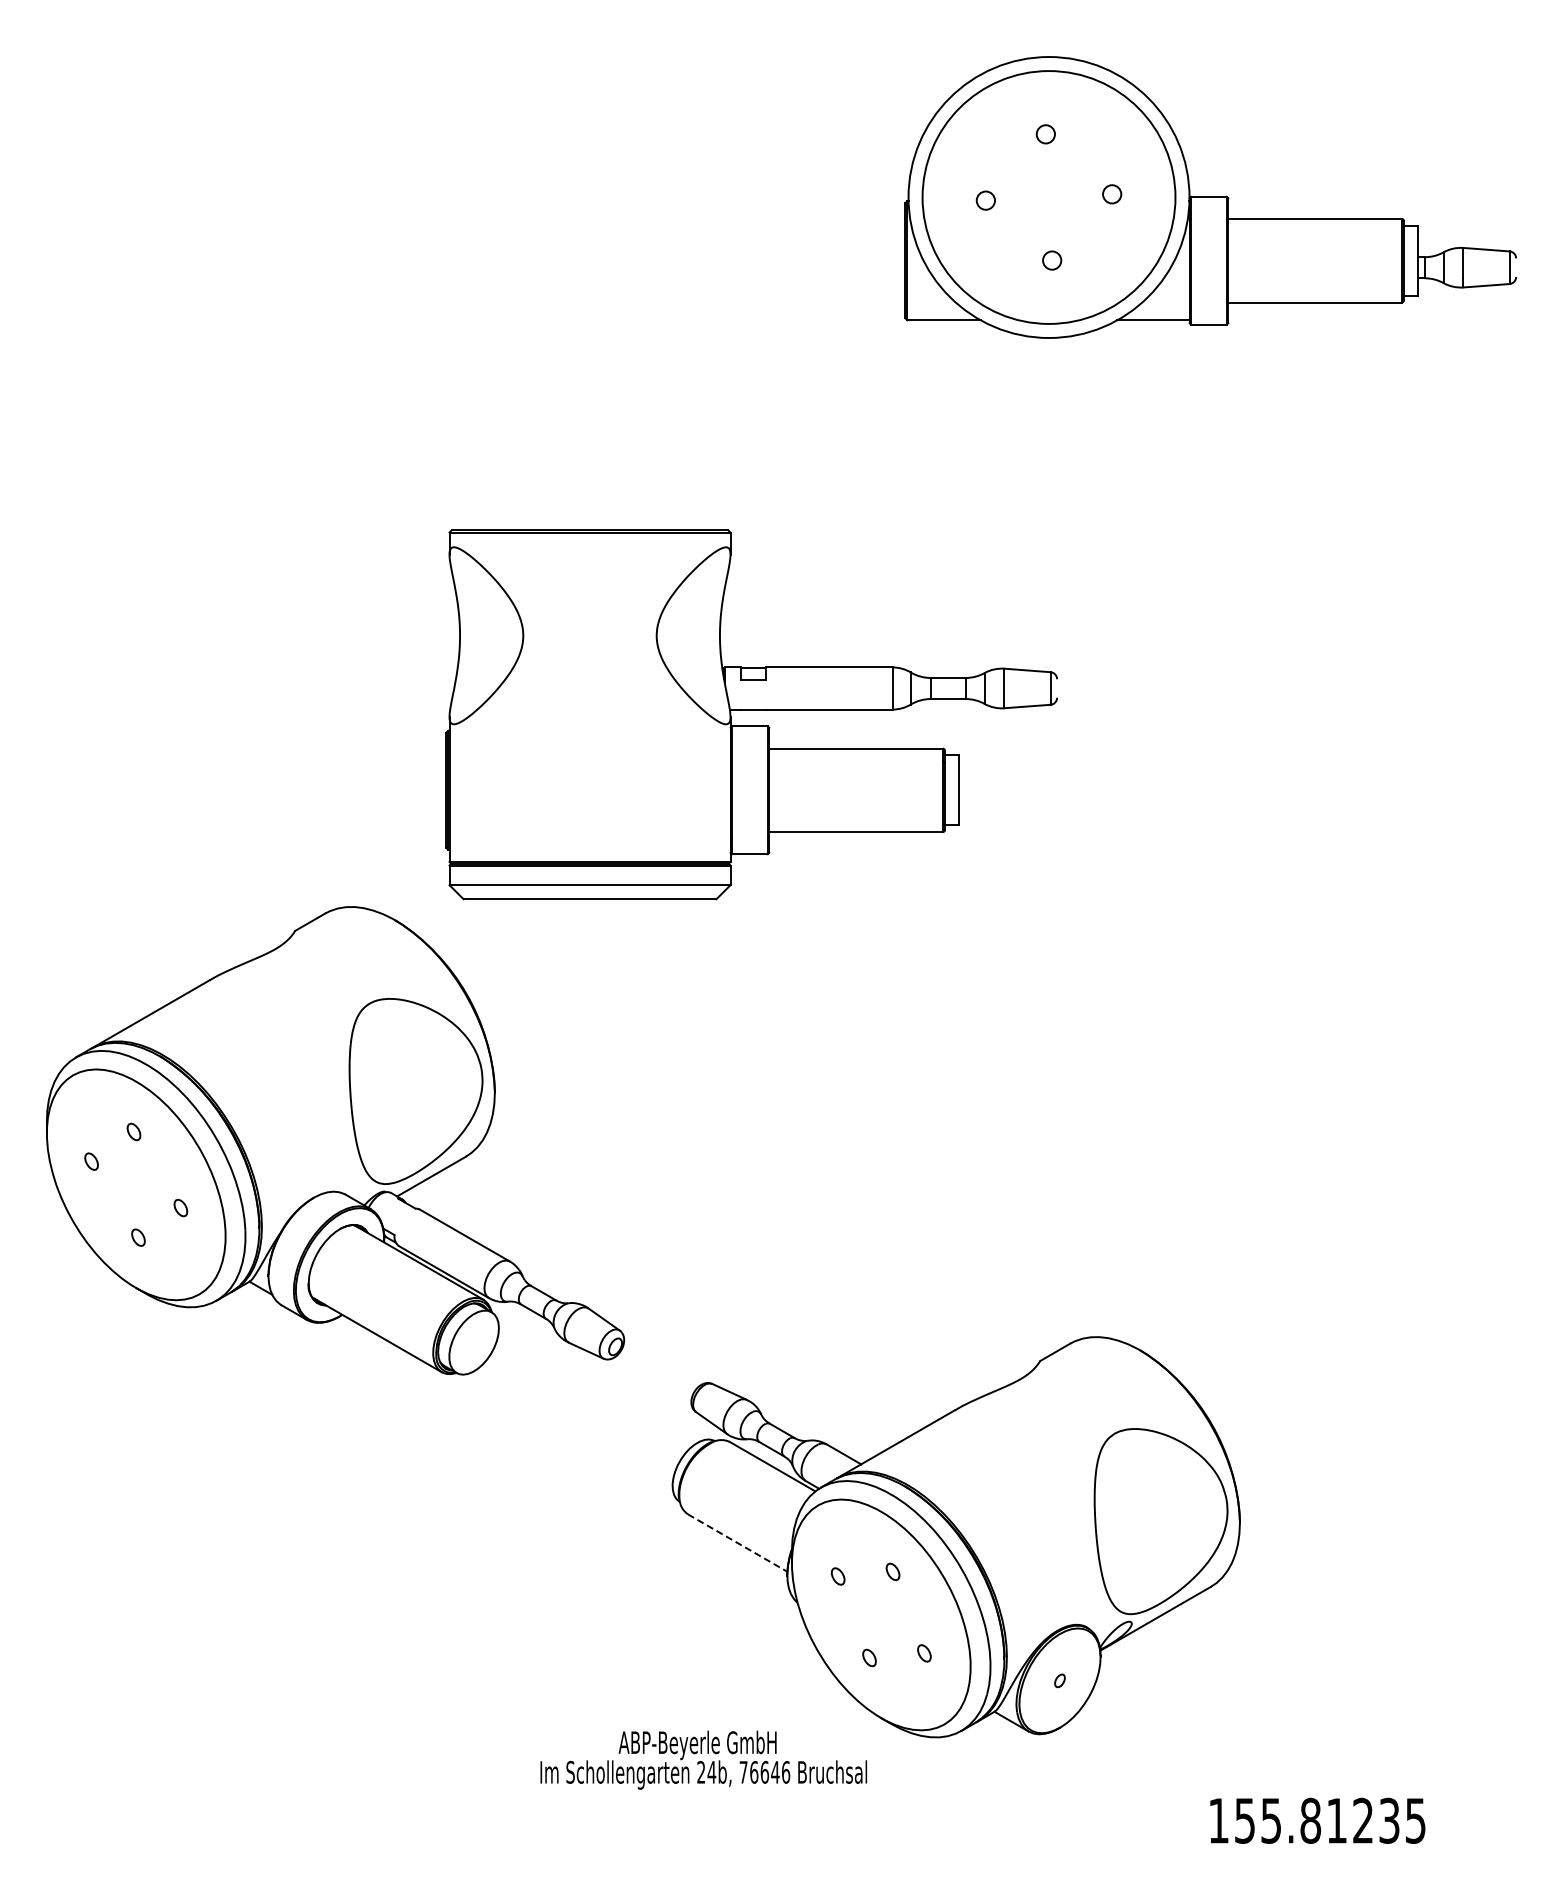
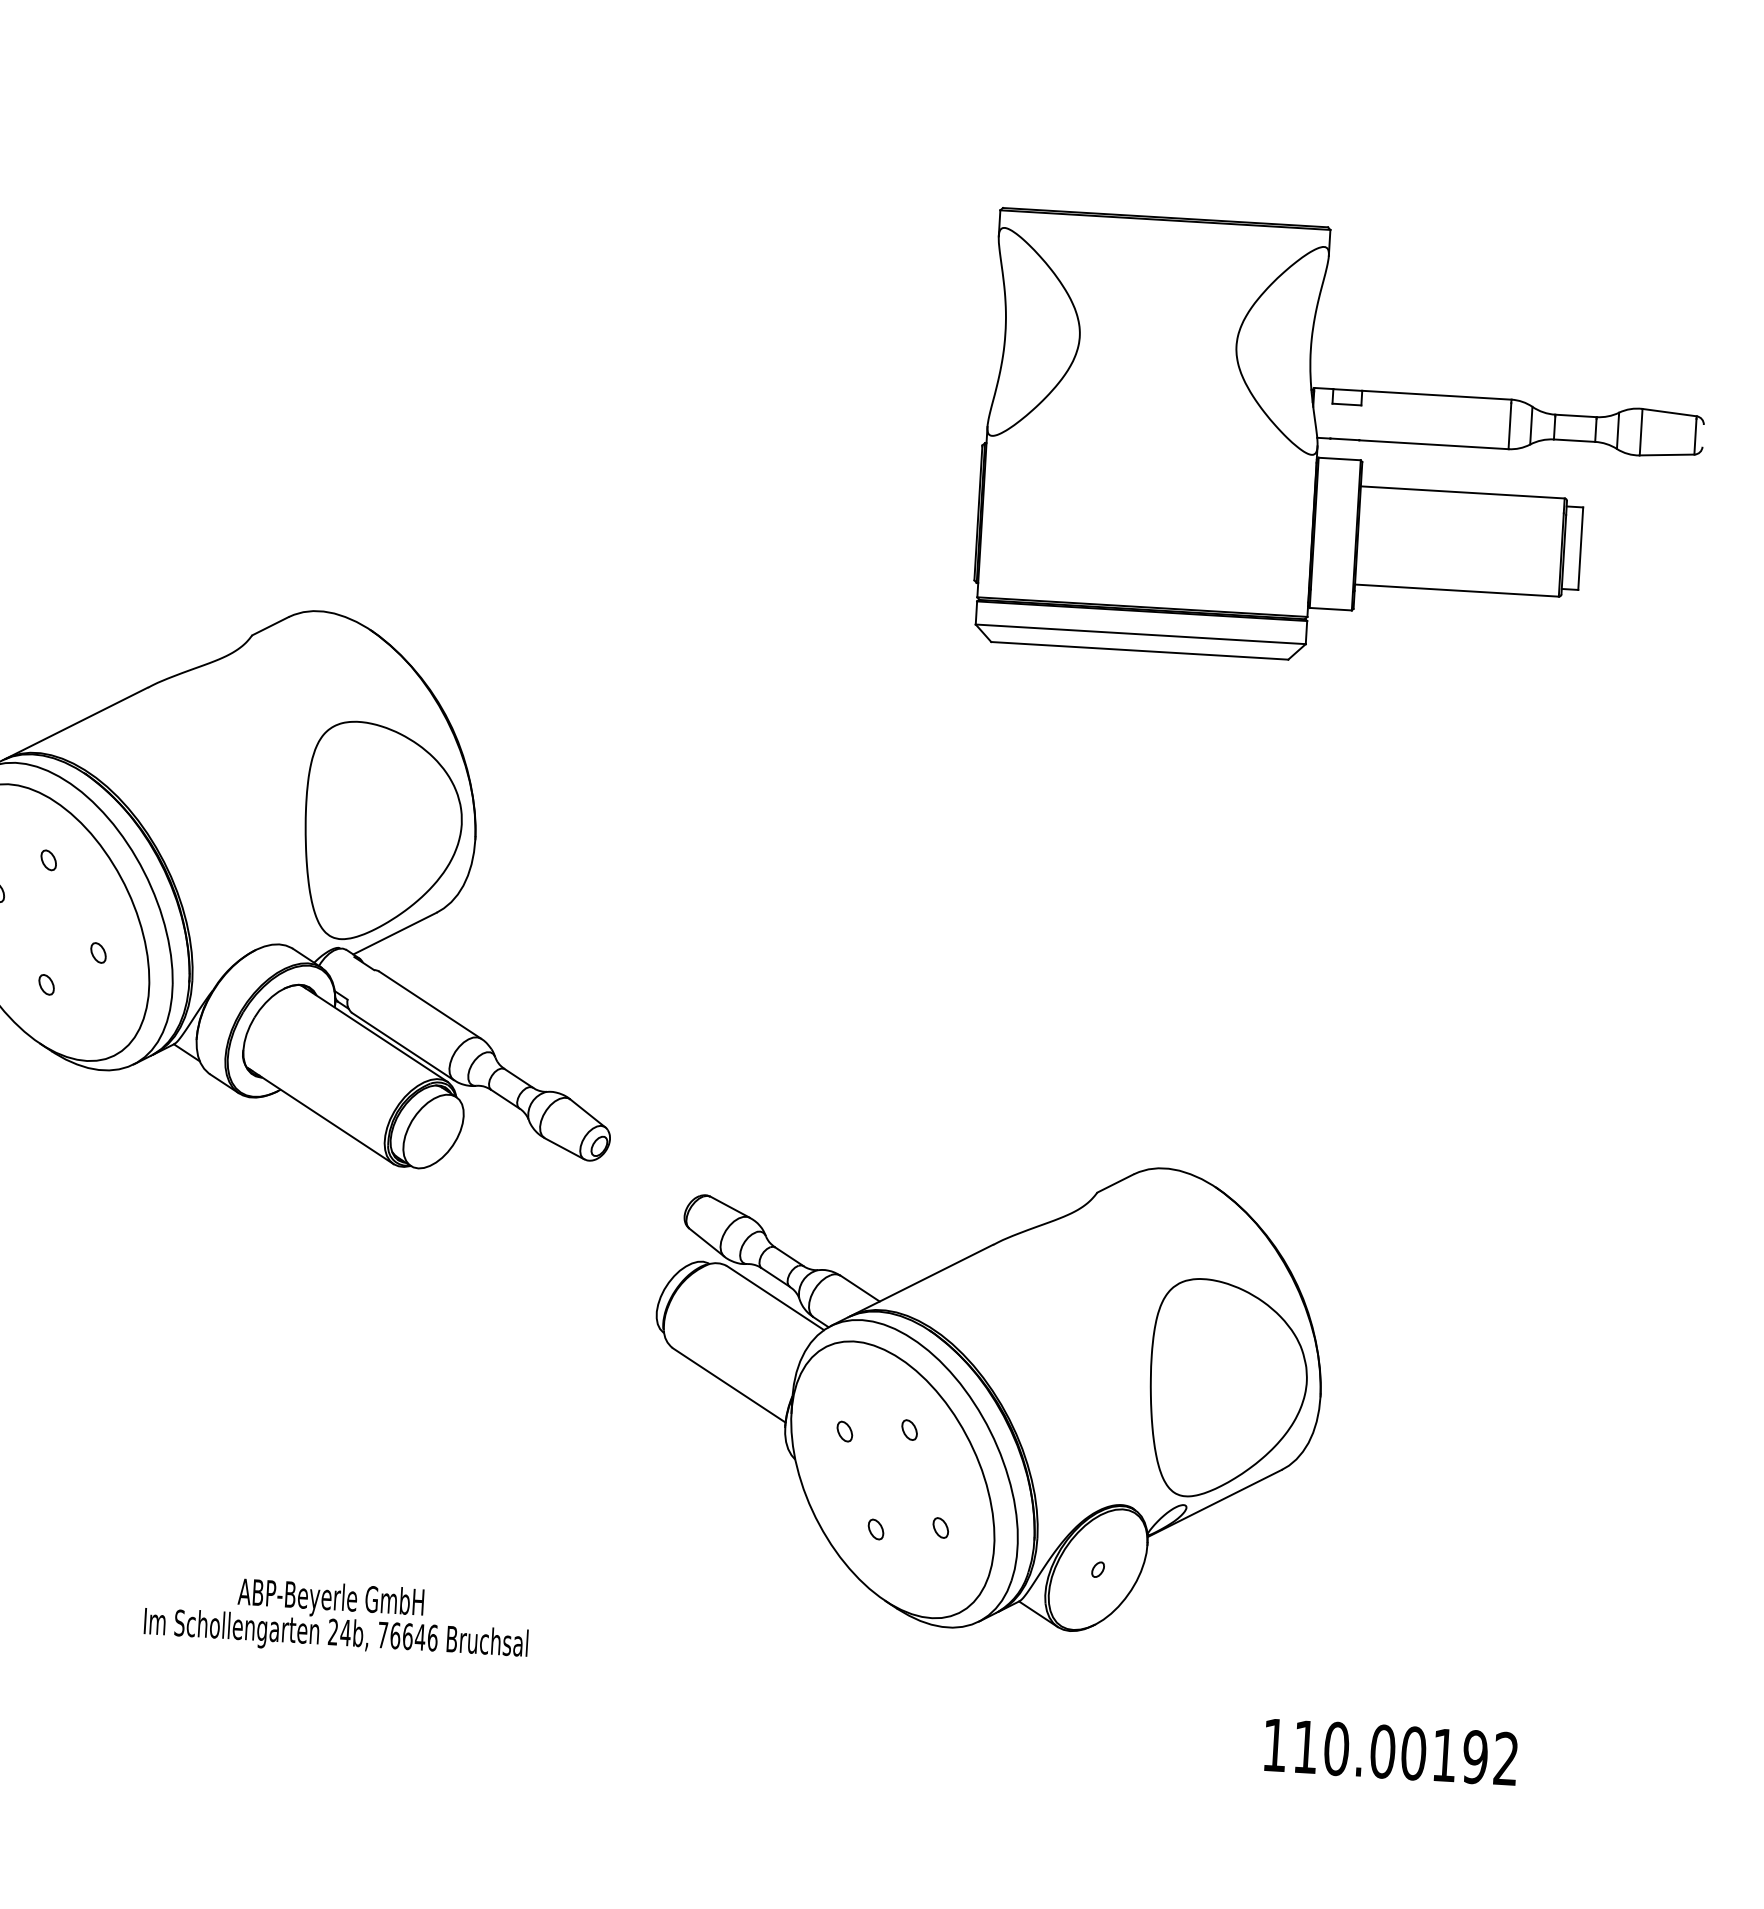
part: (751, 714) -> (1342, 445), moved
line: (738, 1543) -> (730, 1385), dashed -> solid
text: (703, 1759) -> (336, 1617), moved
text: (1330, 1820) -> (1406, 1752), 155.81235 -> 110.00192

